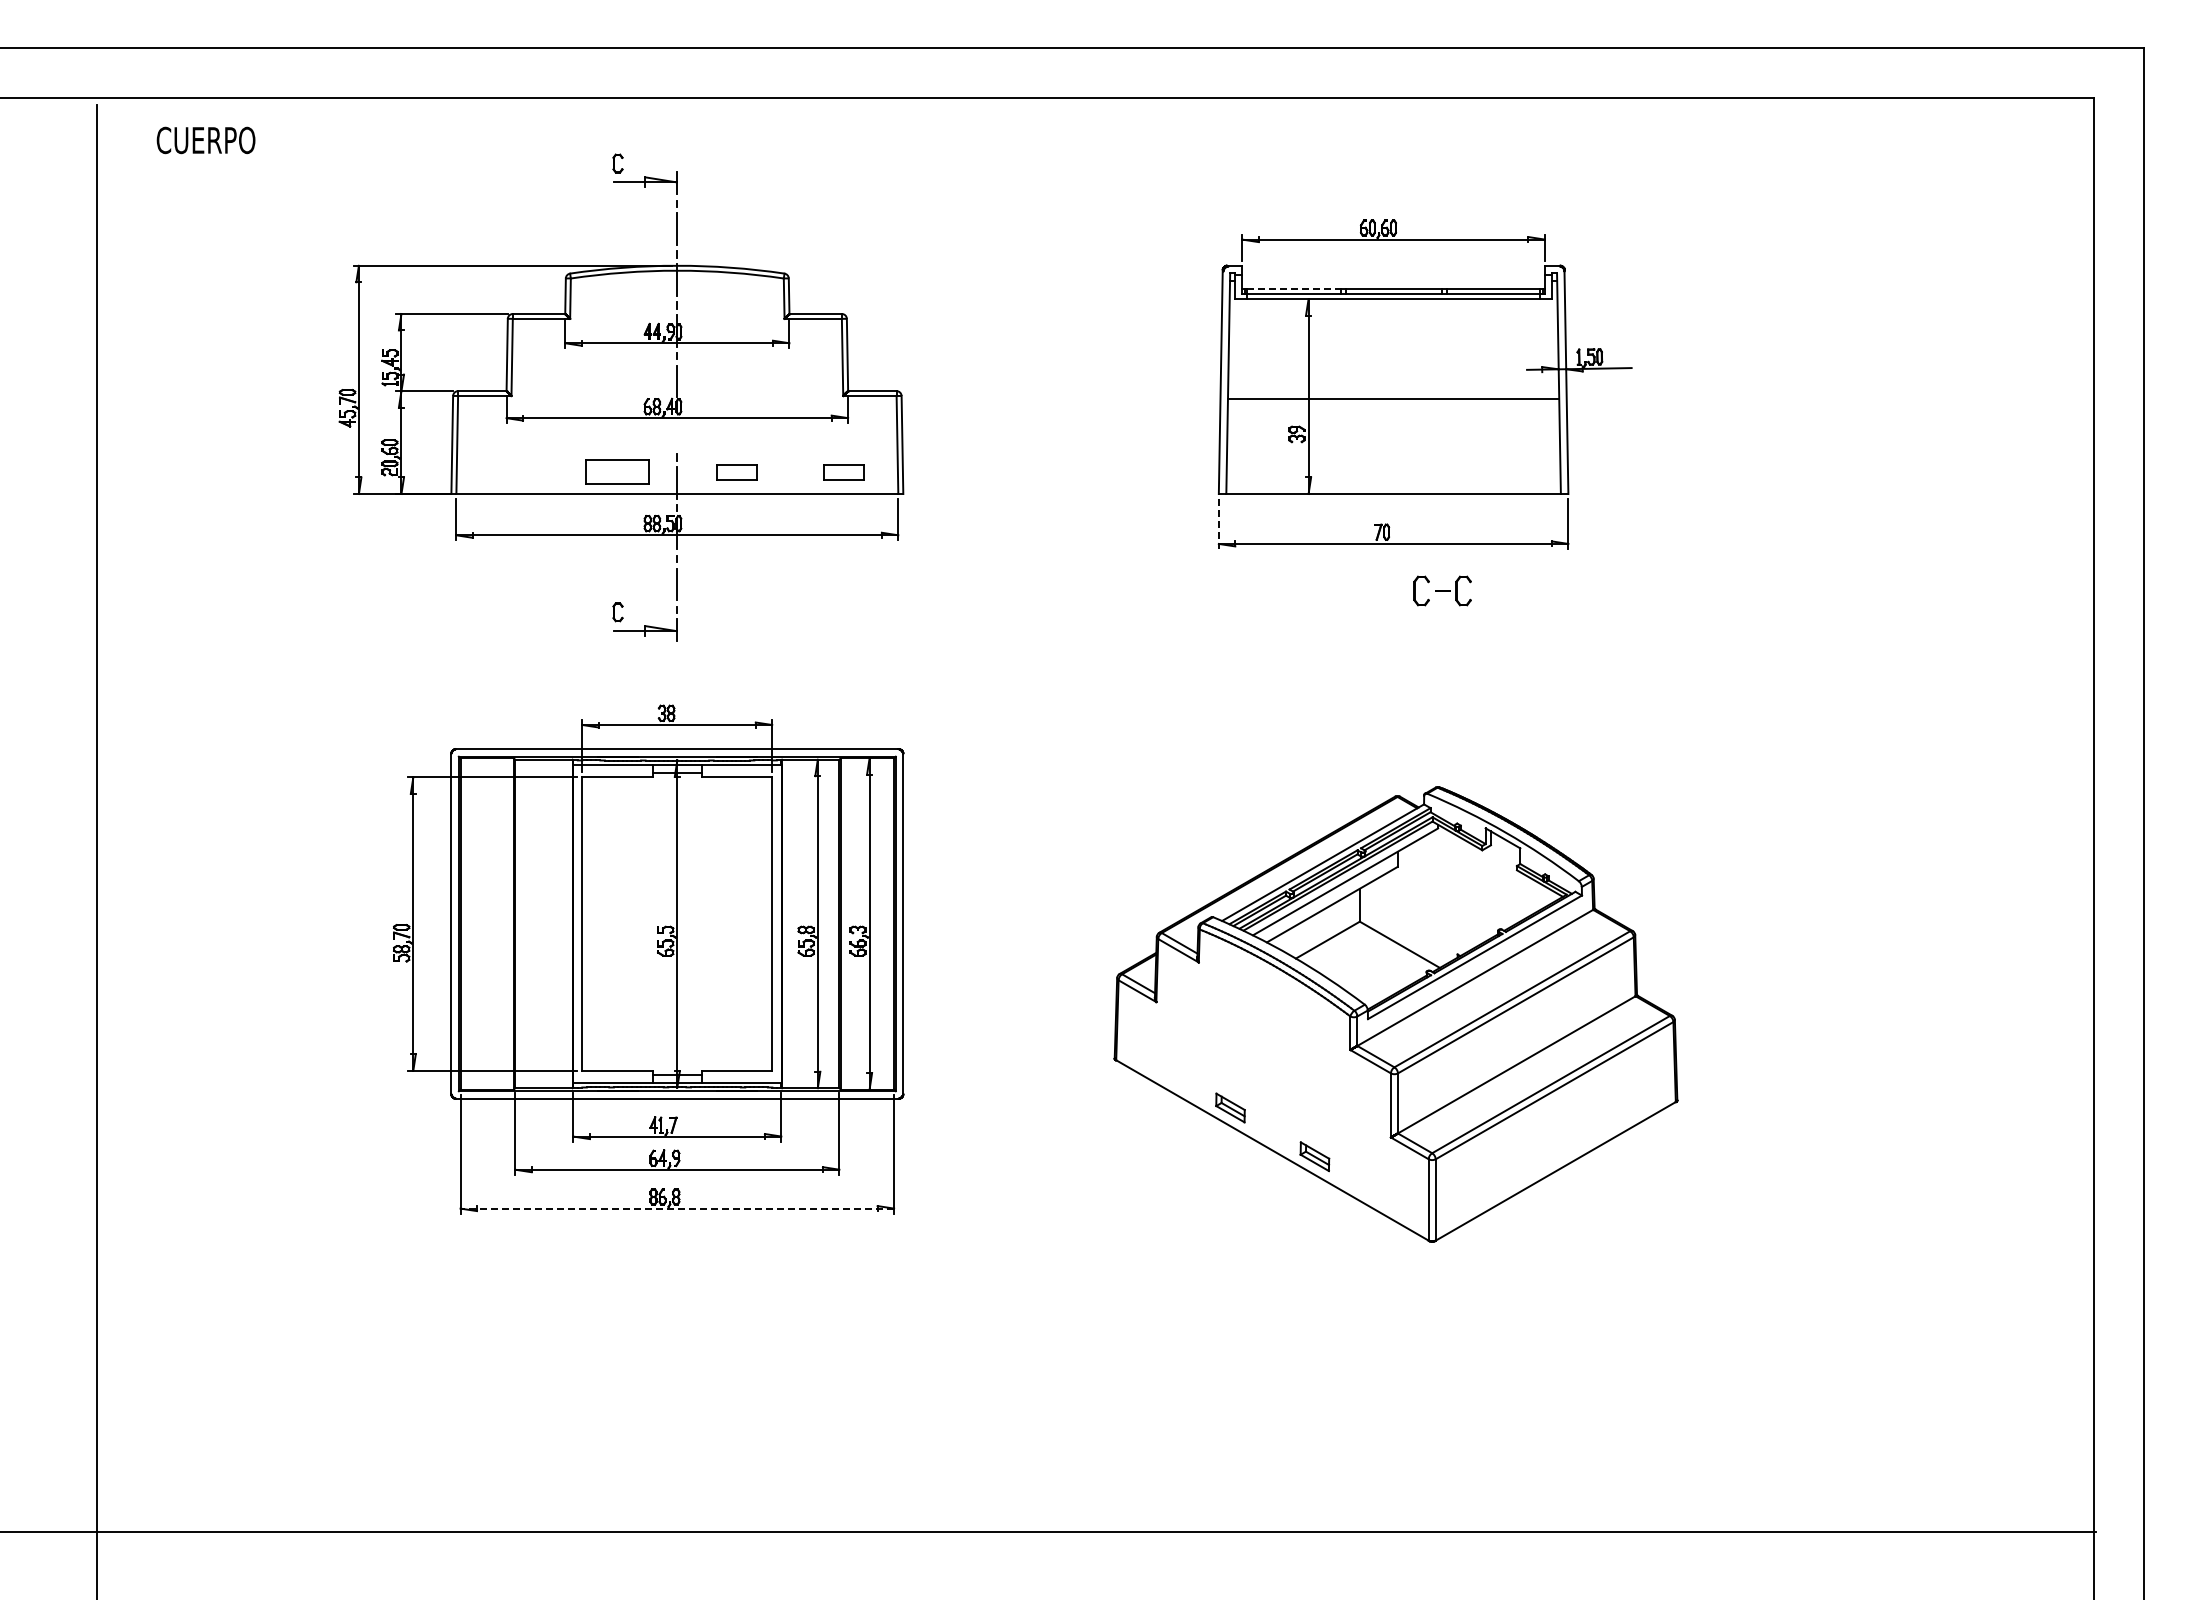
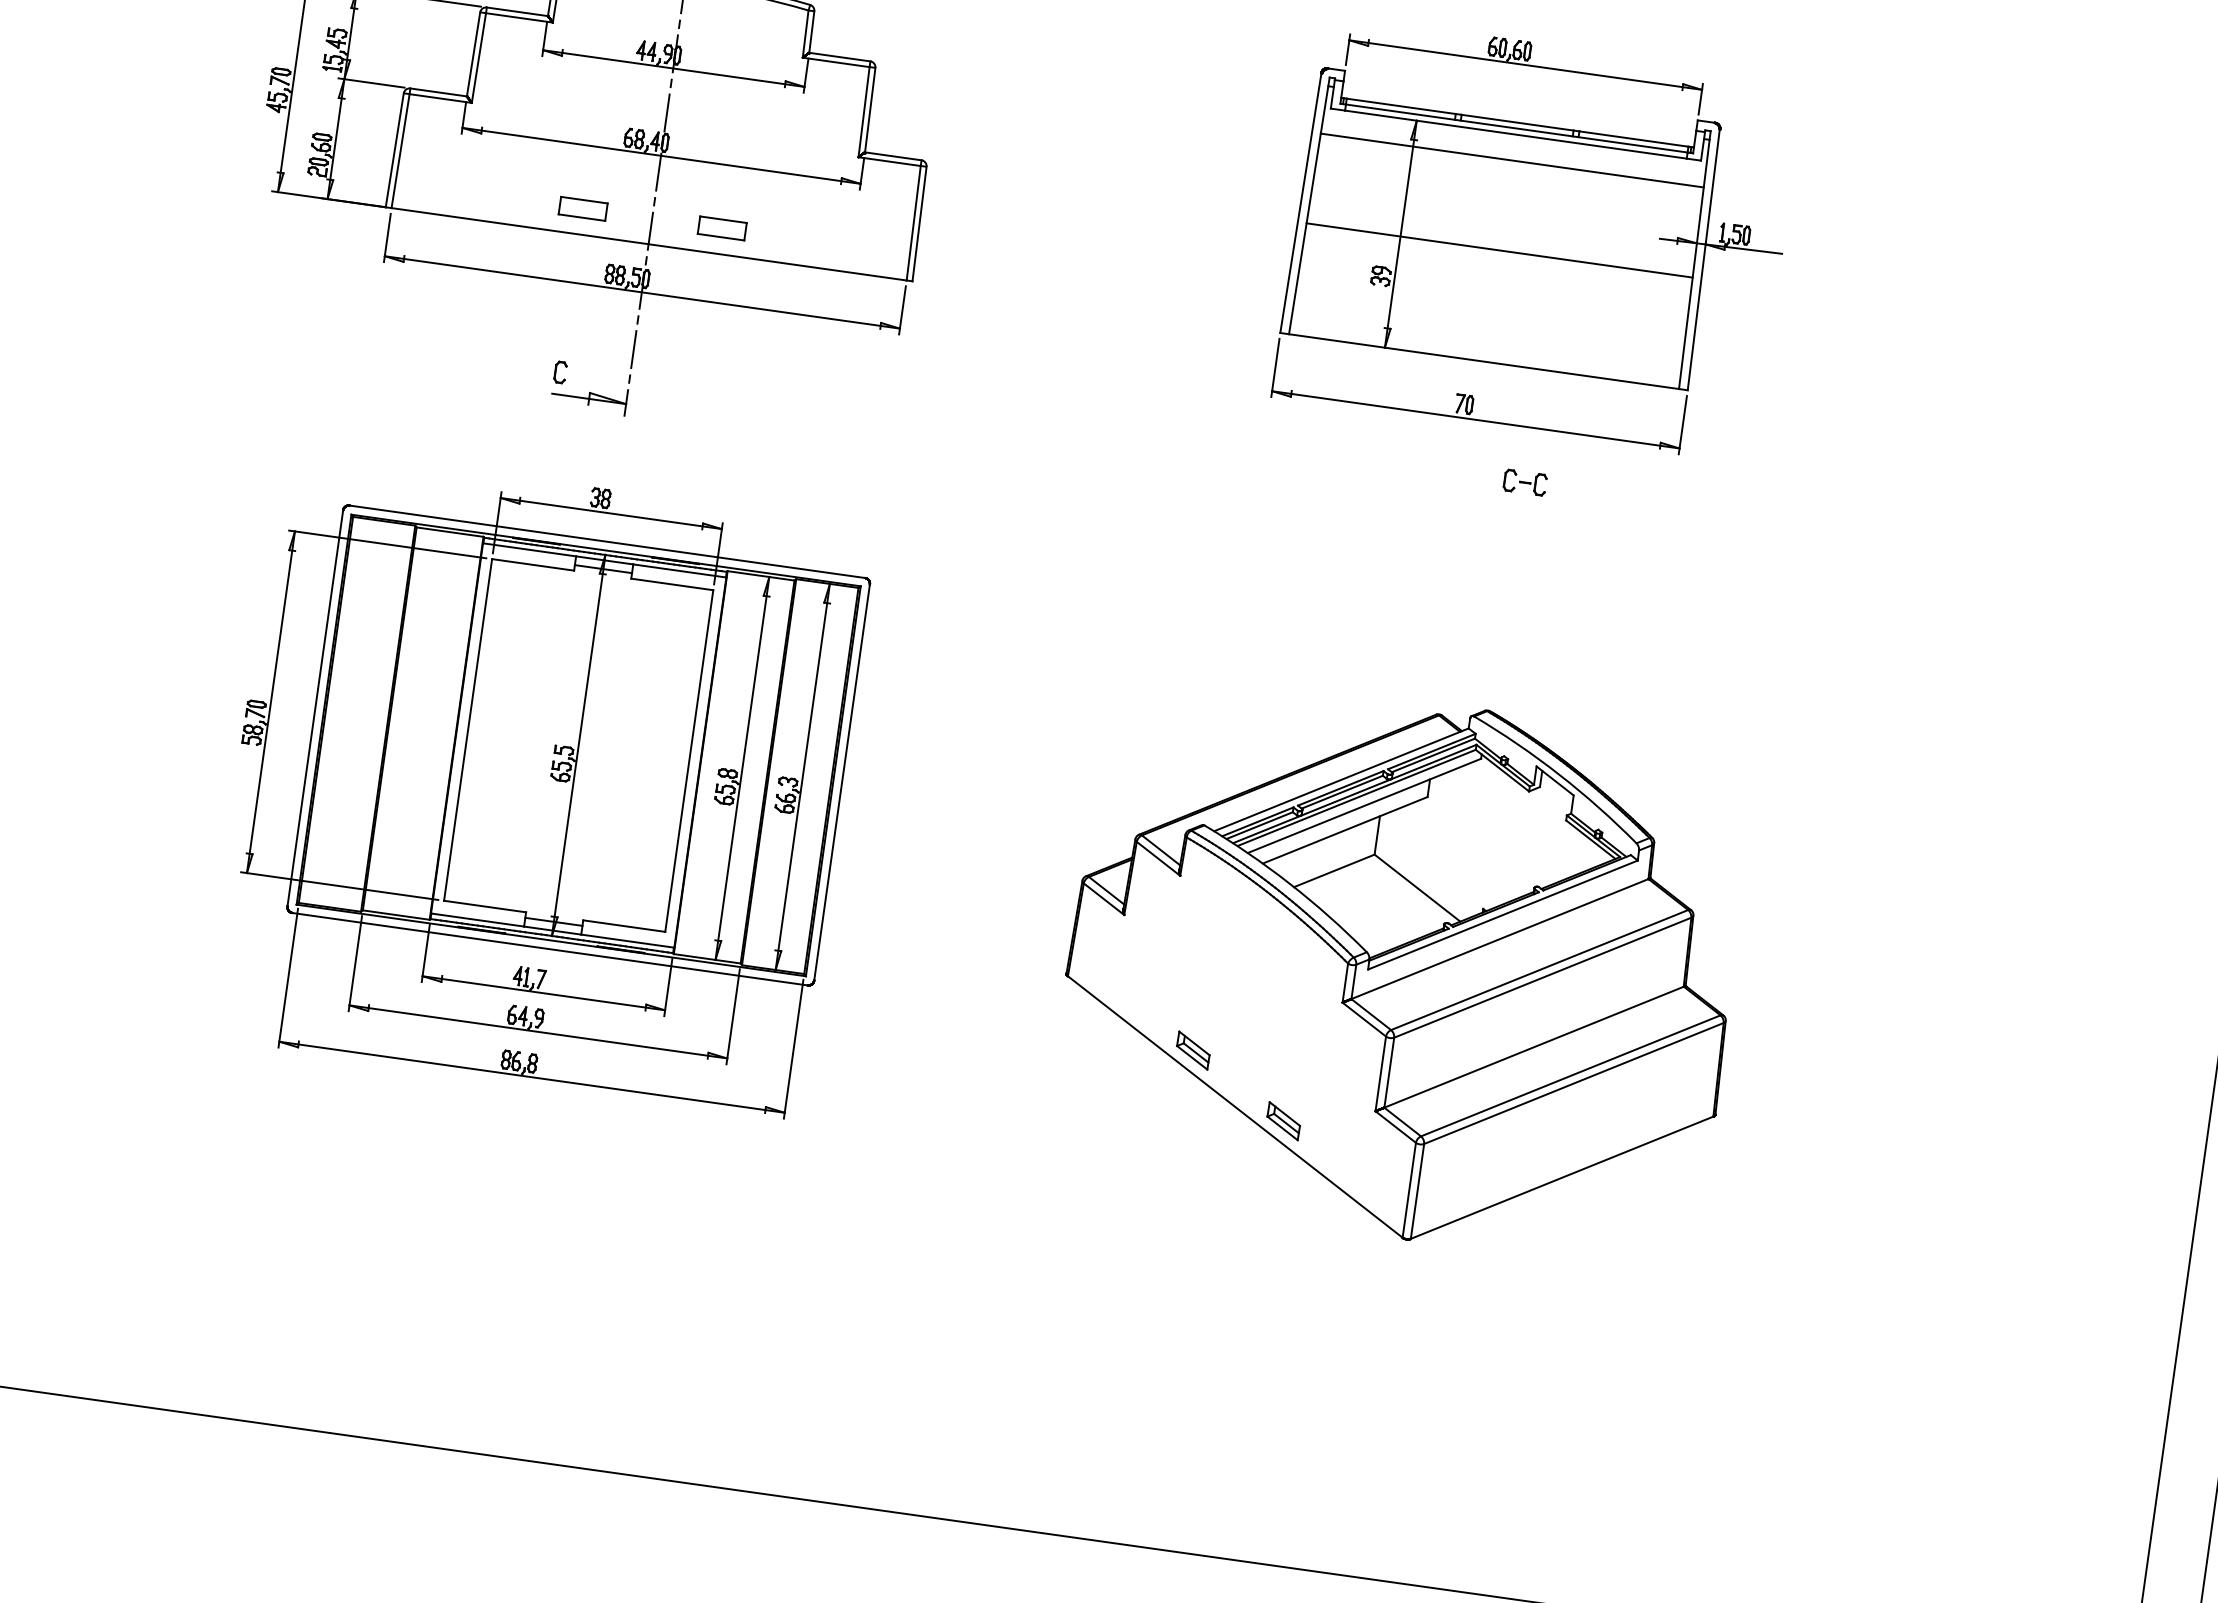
line: (1293, 289) -> (1400, 106), dashed -> solid
line: (1393, 321) -> (1512, 160), added
line: (676, 432) -> (658, 172), added
part: (617, 472) -> (582, 209), size x0.62
part: (843, 472) -> (846, 246), removed
line: (1218, 523) -> (1275, 367), dashed -> solid
part: (1442, 590) -> (1525, 482), size x0.62
line: (677, 1208) -> (532, 1077), dashed -> solid

